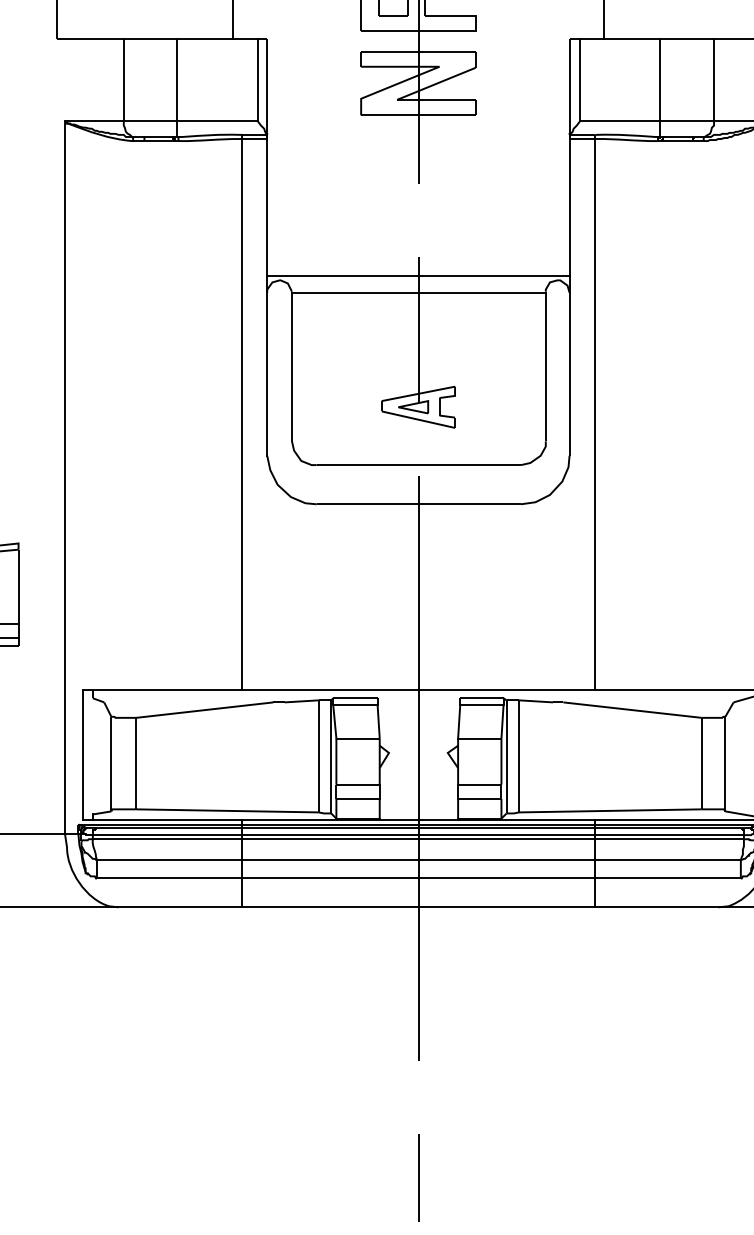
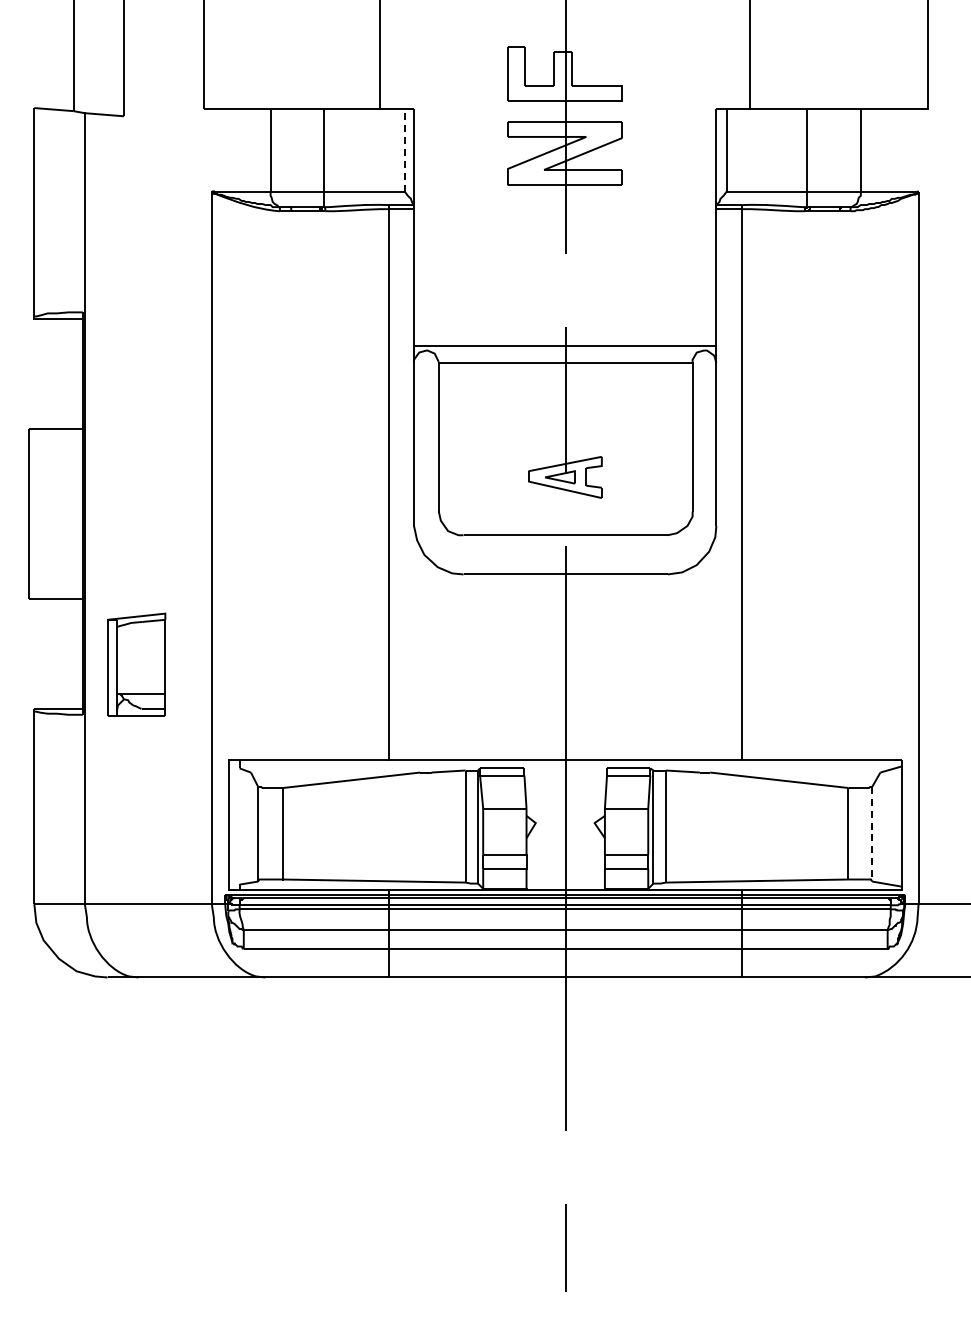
line: (257, 79) -> (404, 149), solid -> dashed
line: (725, 764) -> (872, 834), solid -> dashed

